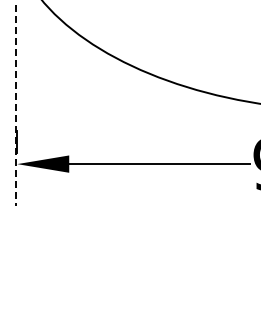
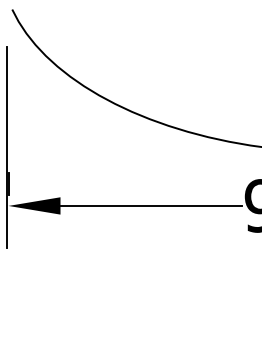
line: (15, 105) -> (6, 147), dashed -> solid

